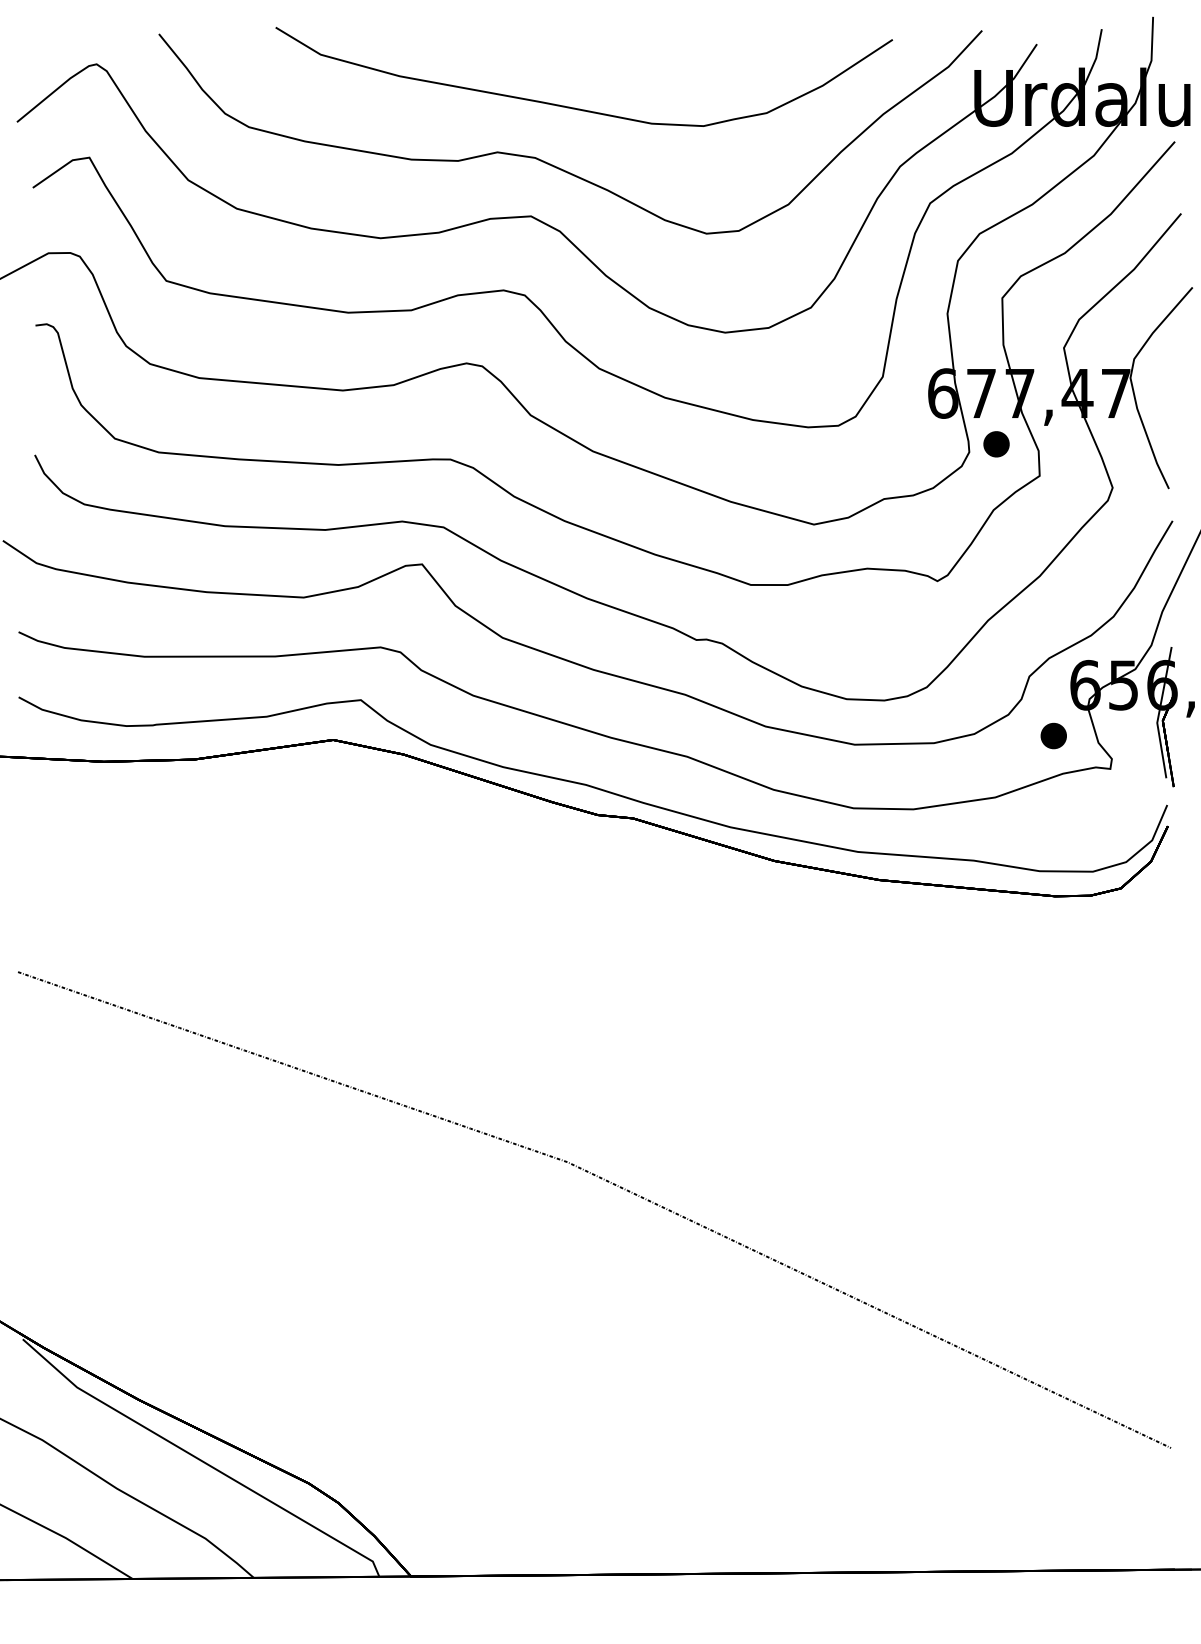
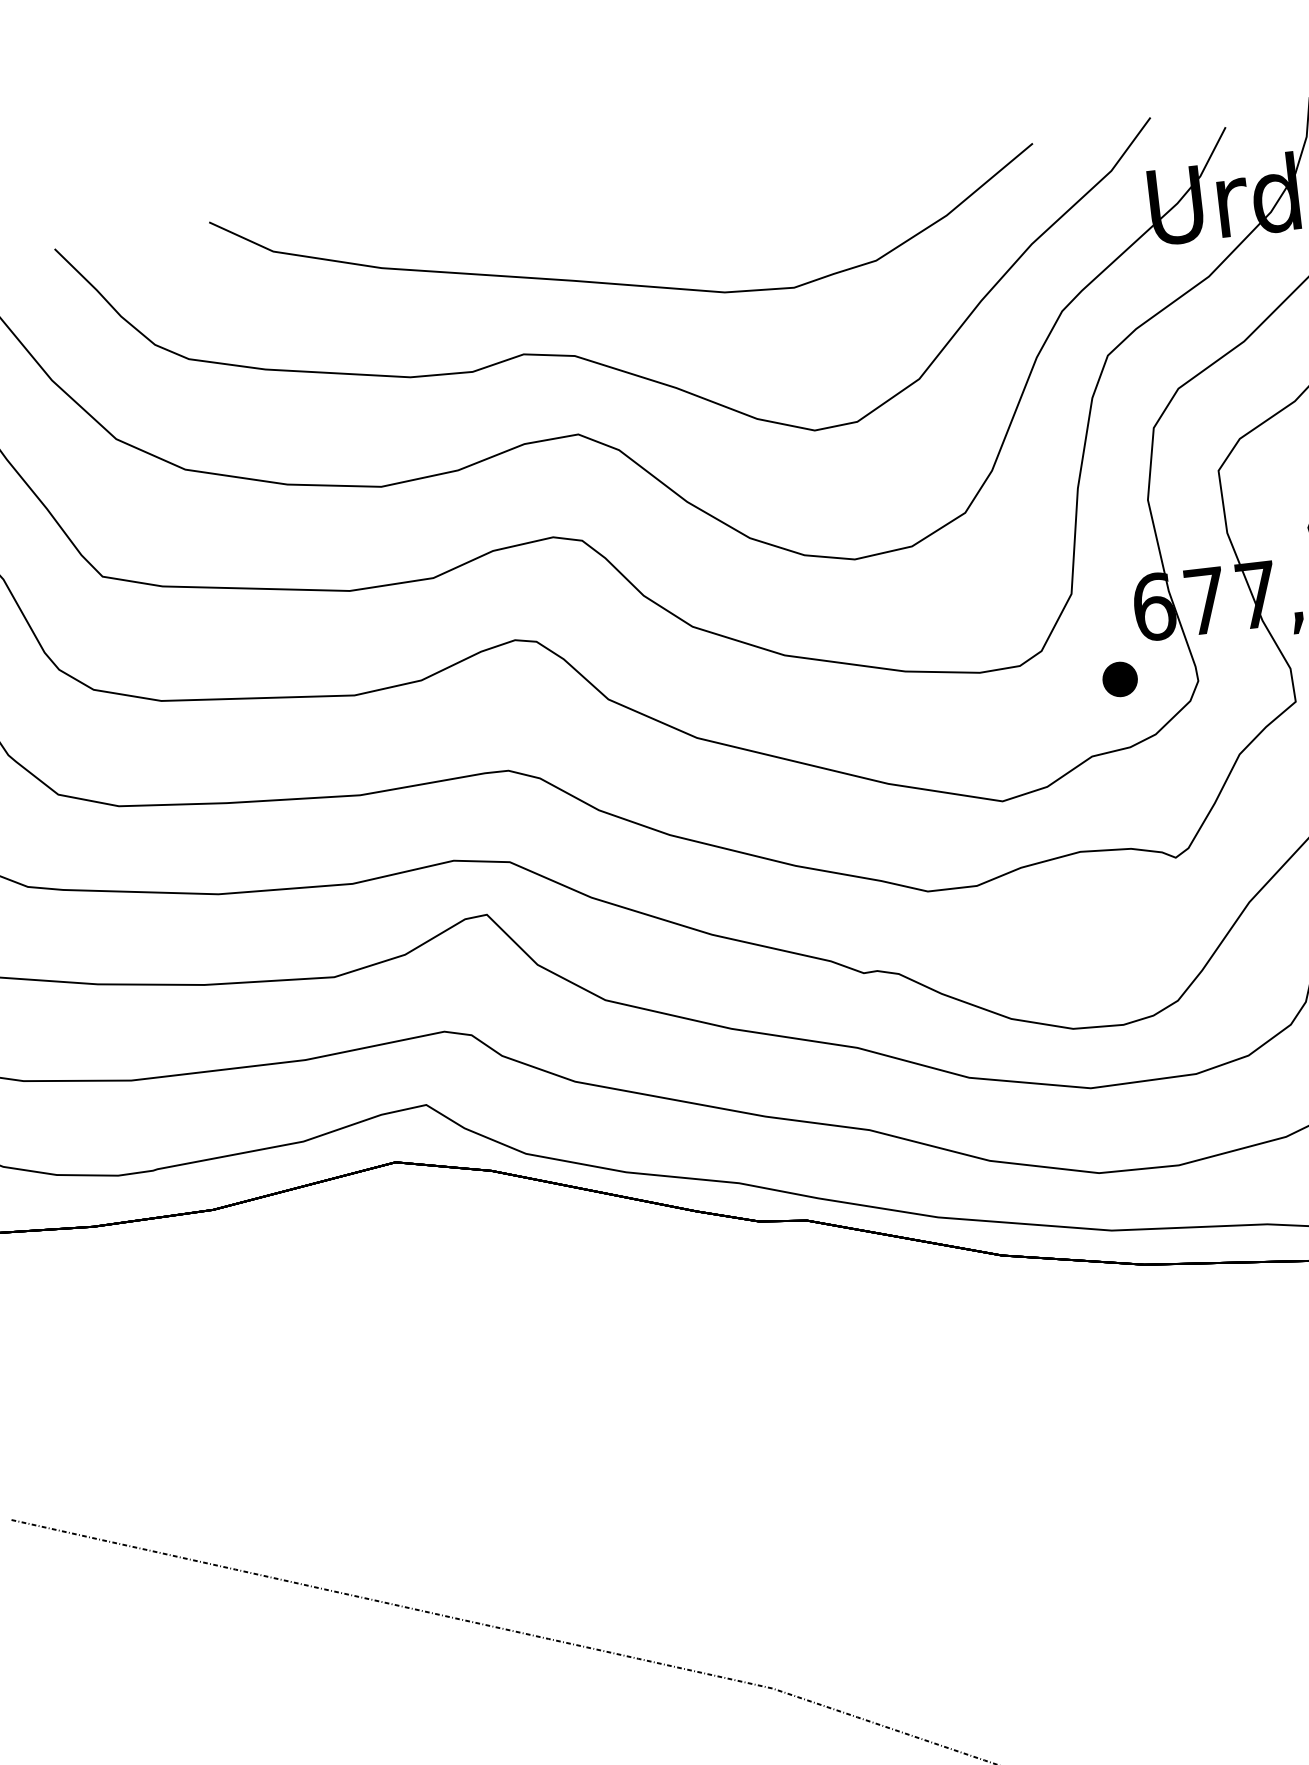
part: (996, 444) -> (1120, 679), moved

